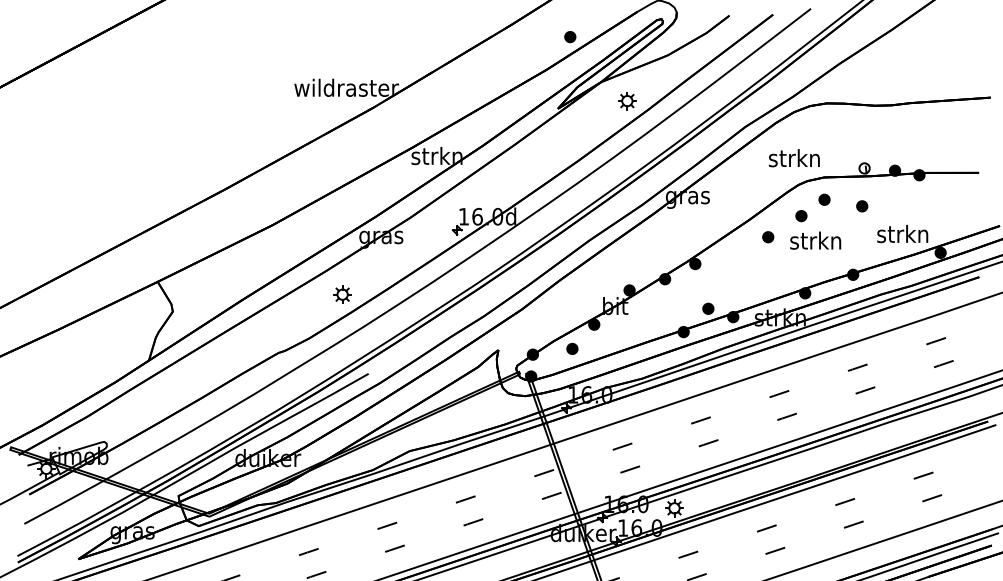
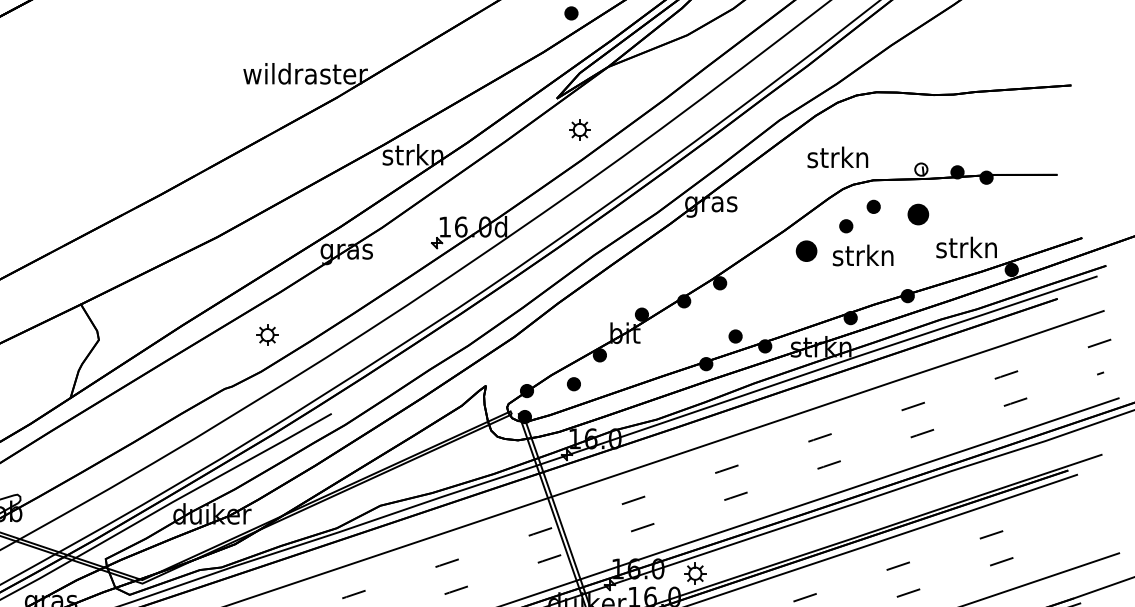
part: (627, 101) -> (580, 130), moved
part: (862, 206) -> (918, 214), size x1.6
part: (768, 237) -> (807, 251), size x1.6
part: (342, 294) -> (267, 334), moved

